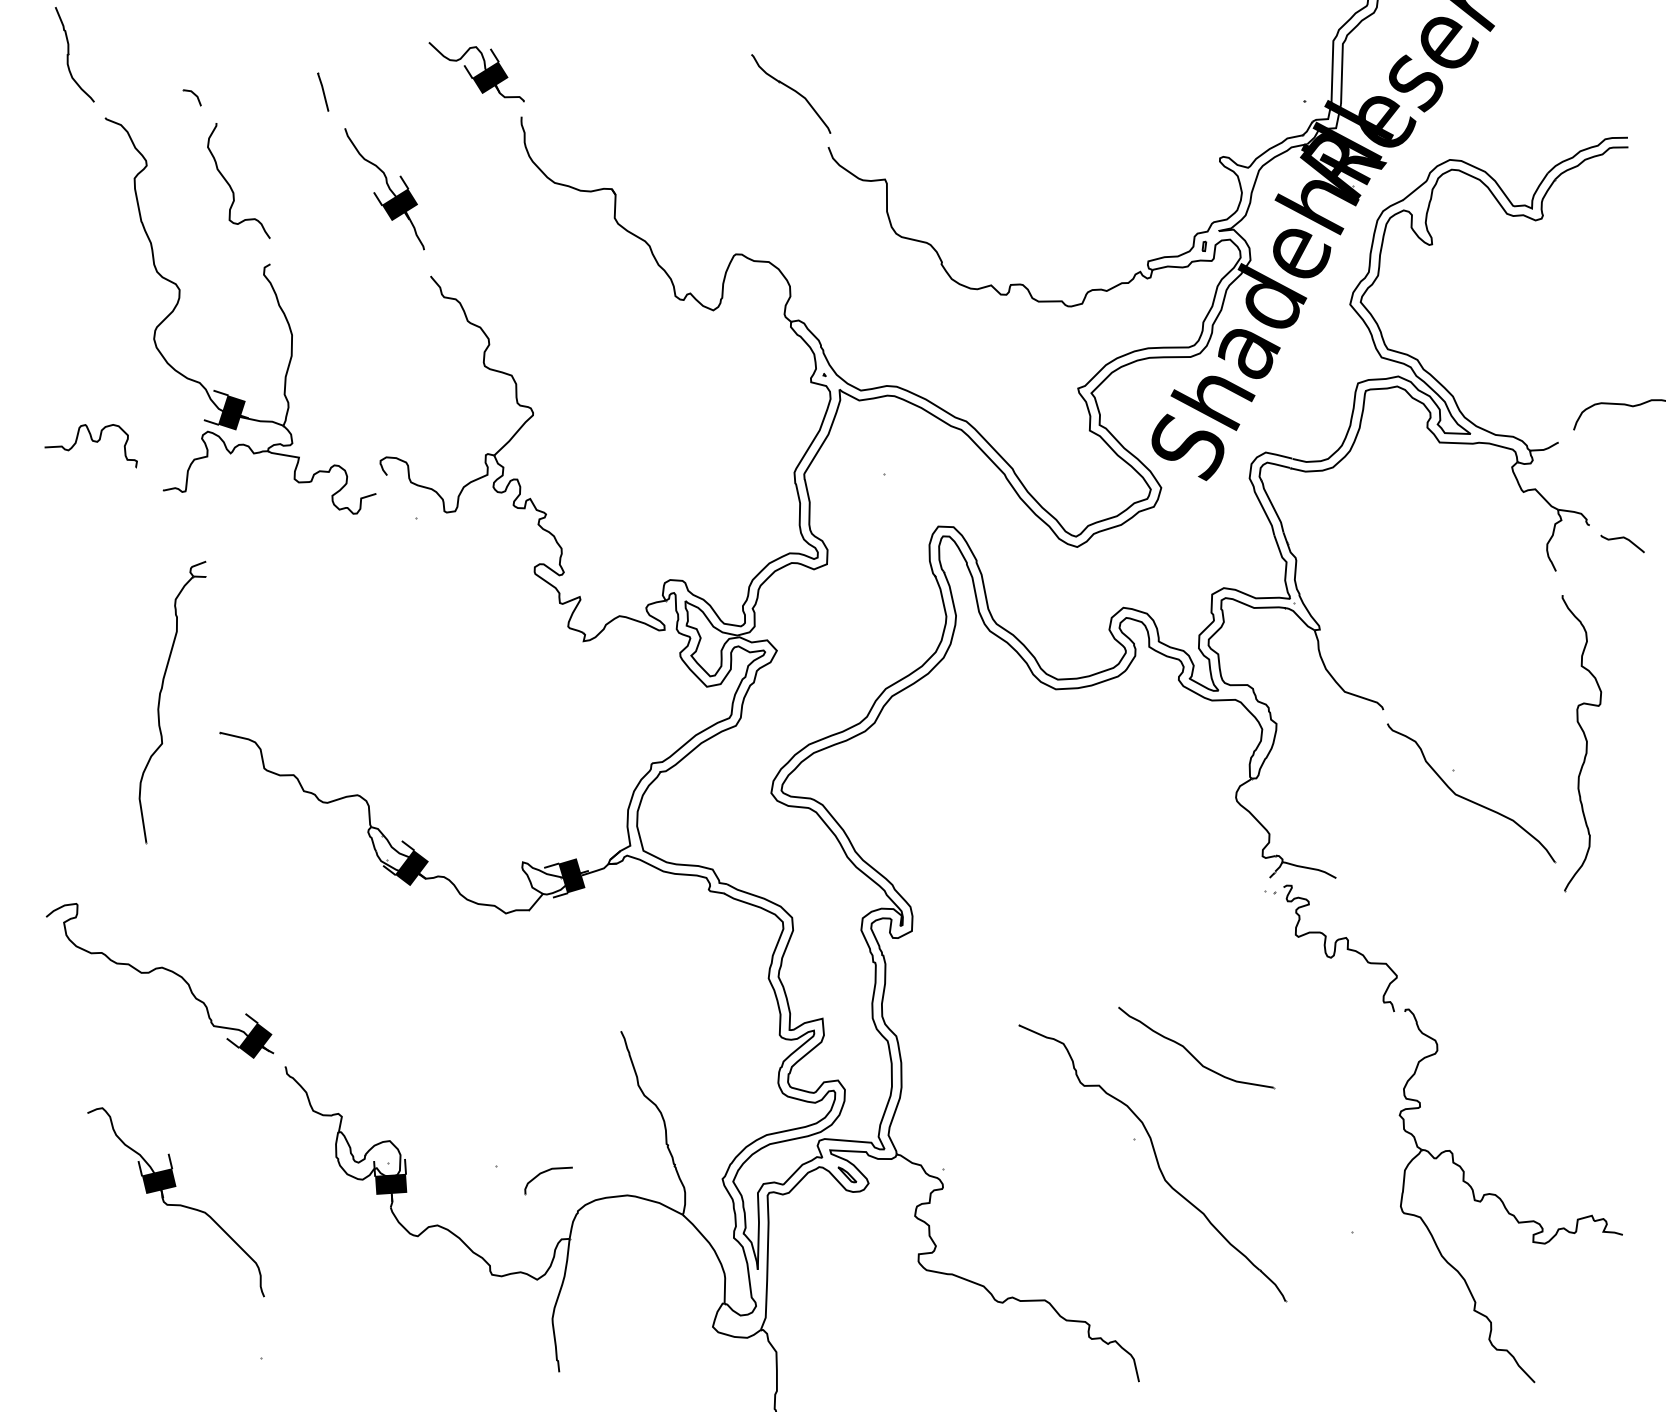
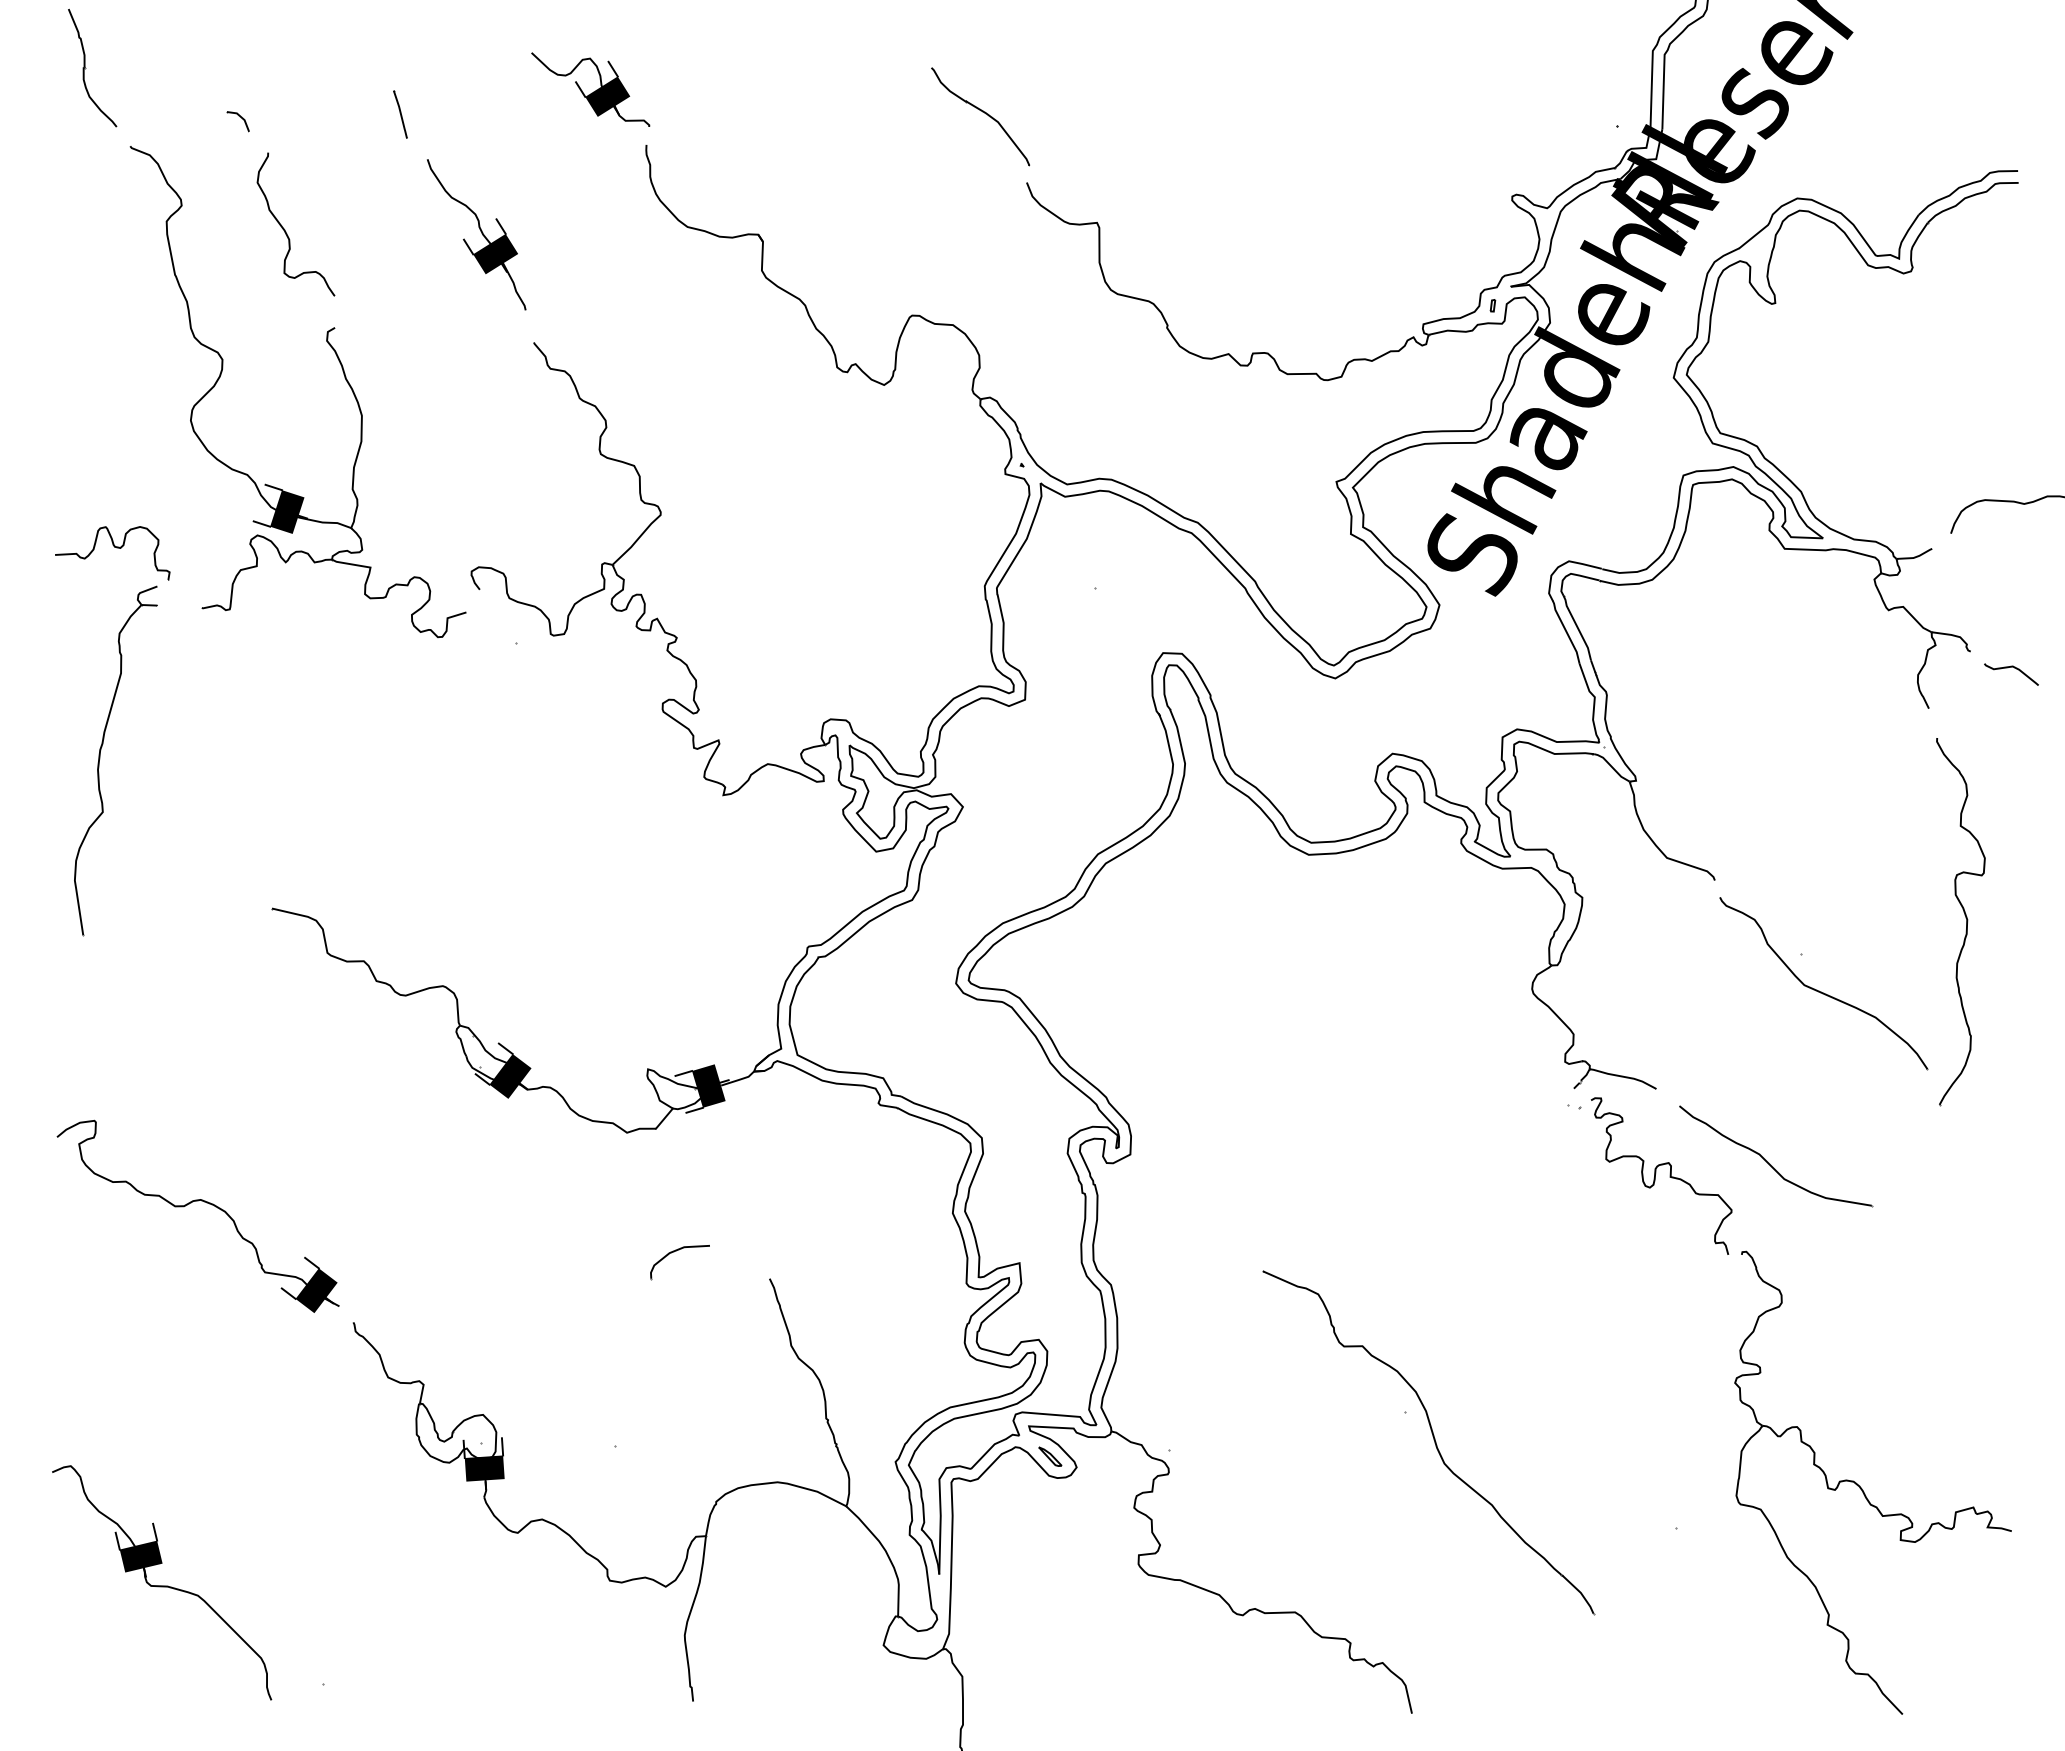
part: (160, 701) -> (100, 759), moved
part: (1191, 1053) -> (1769, 1163), moved
part: (544, 1173) -> (674, 1252), moved
part: (176, 1202) -> (162, 1582), moved

